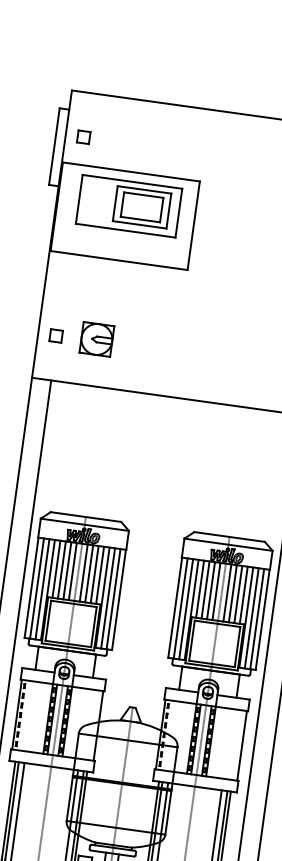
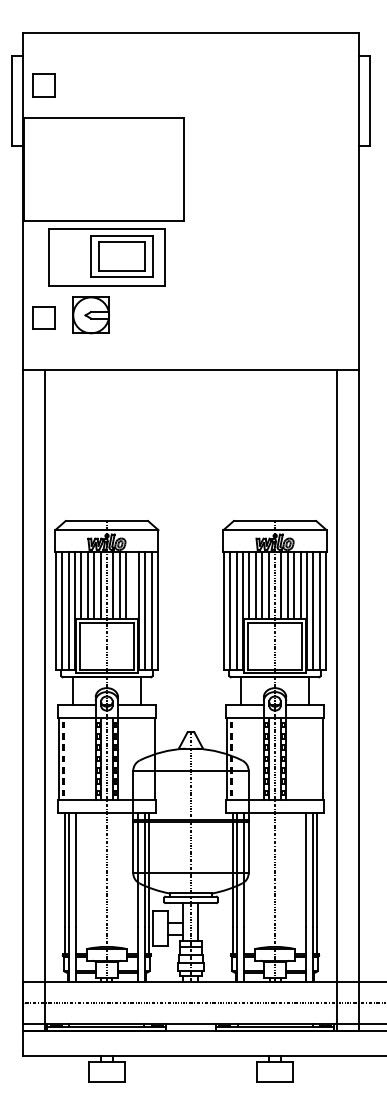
part: (83, 136) -> (43, 84), size x1.6
part: (128, 206) -> (106, 257), moved
part: (55, 335) -> (43, 317), size x1.6
line: (100, 575) -> (132, 585), removed

